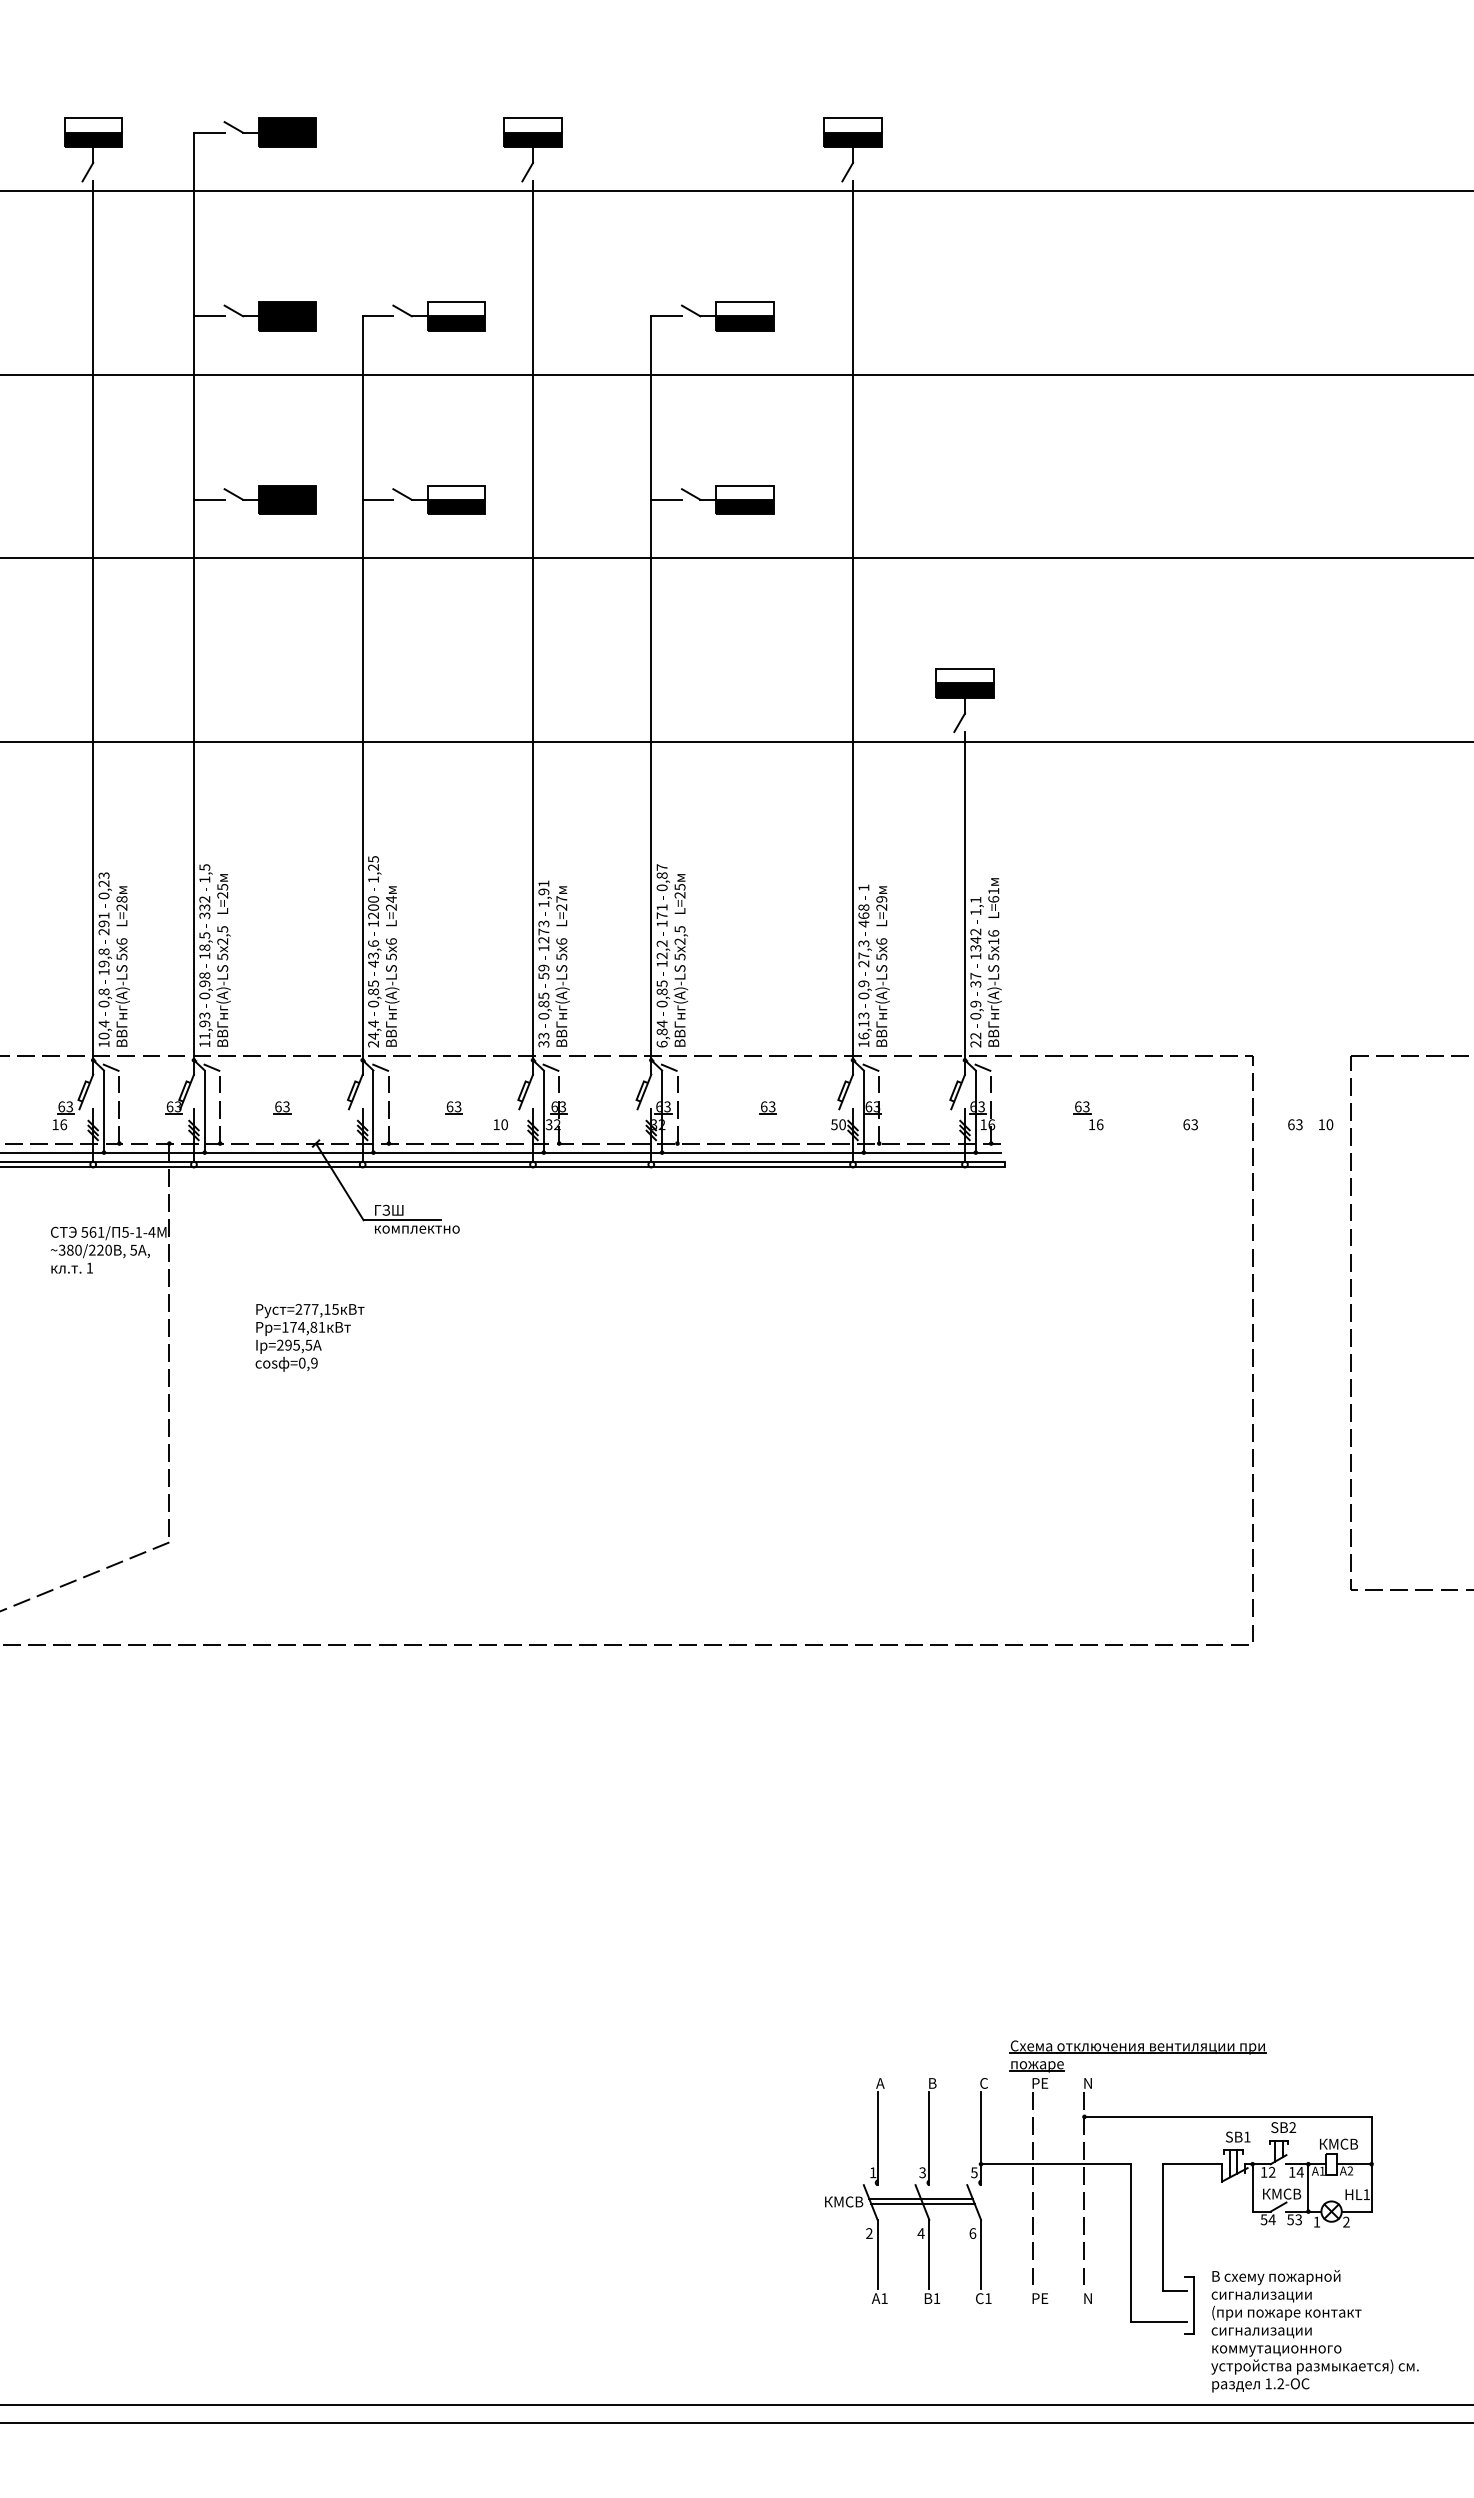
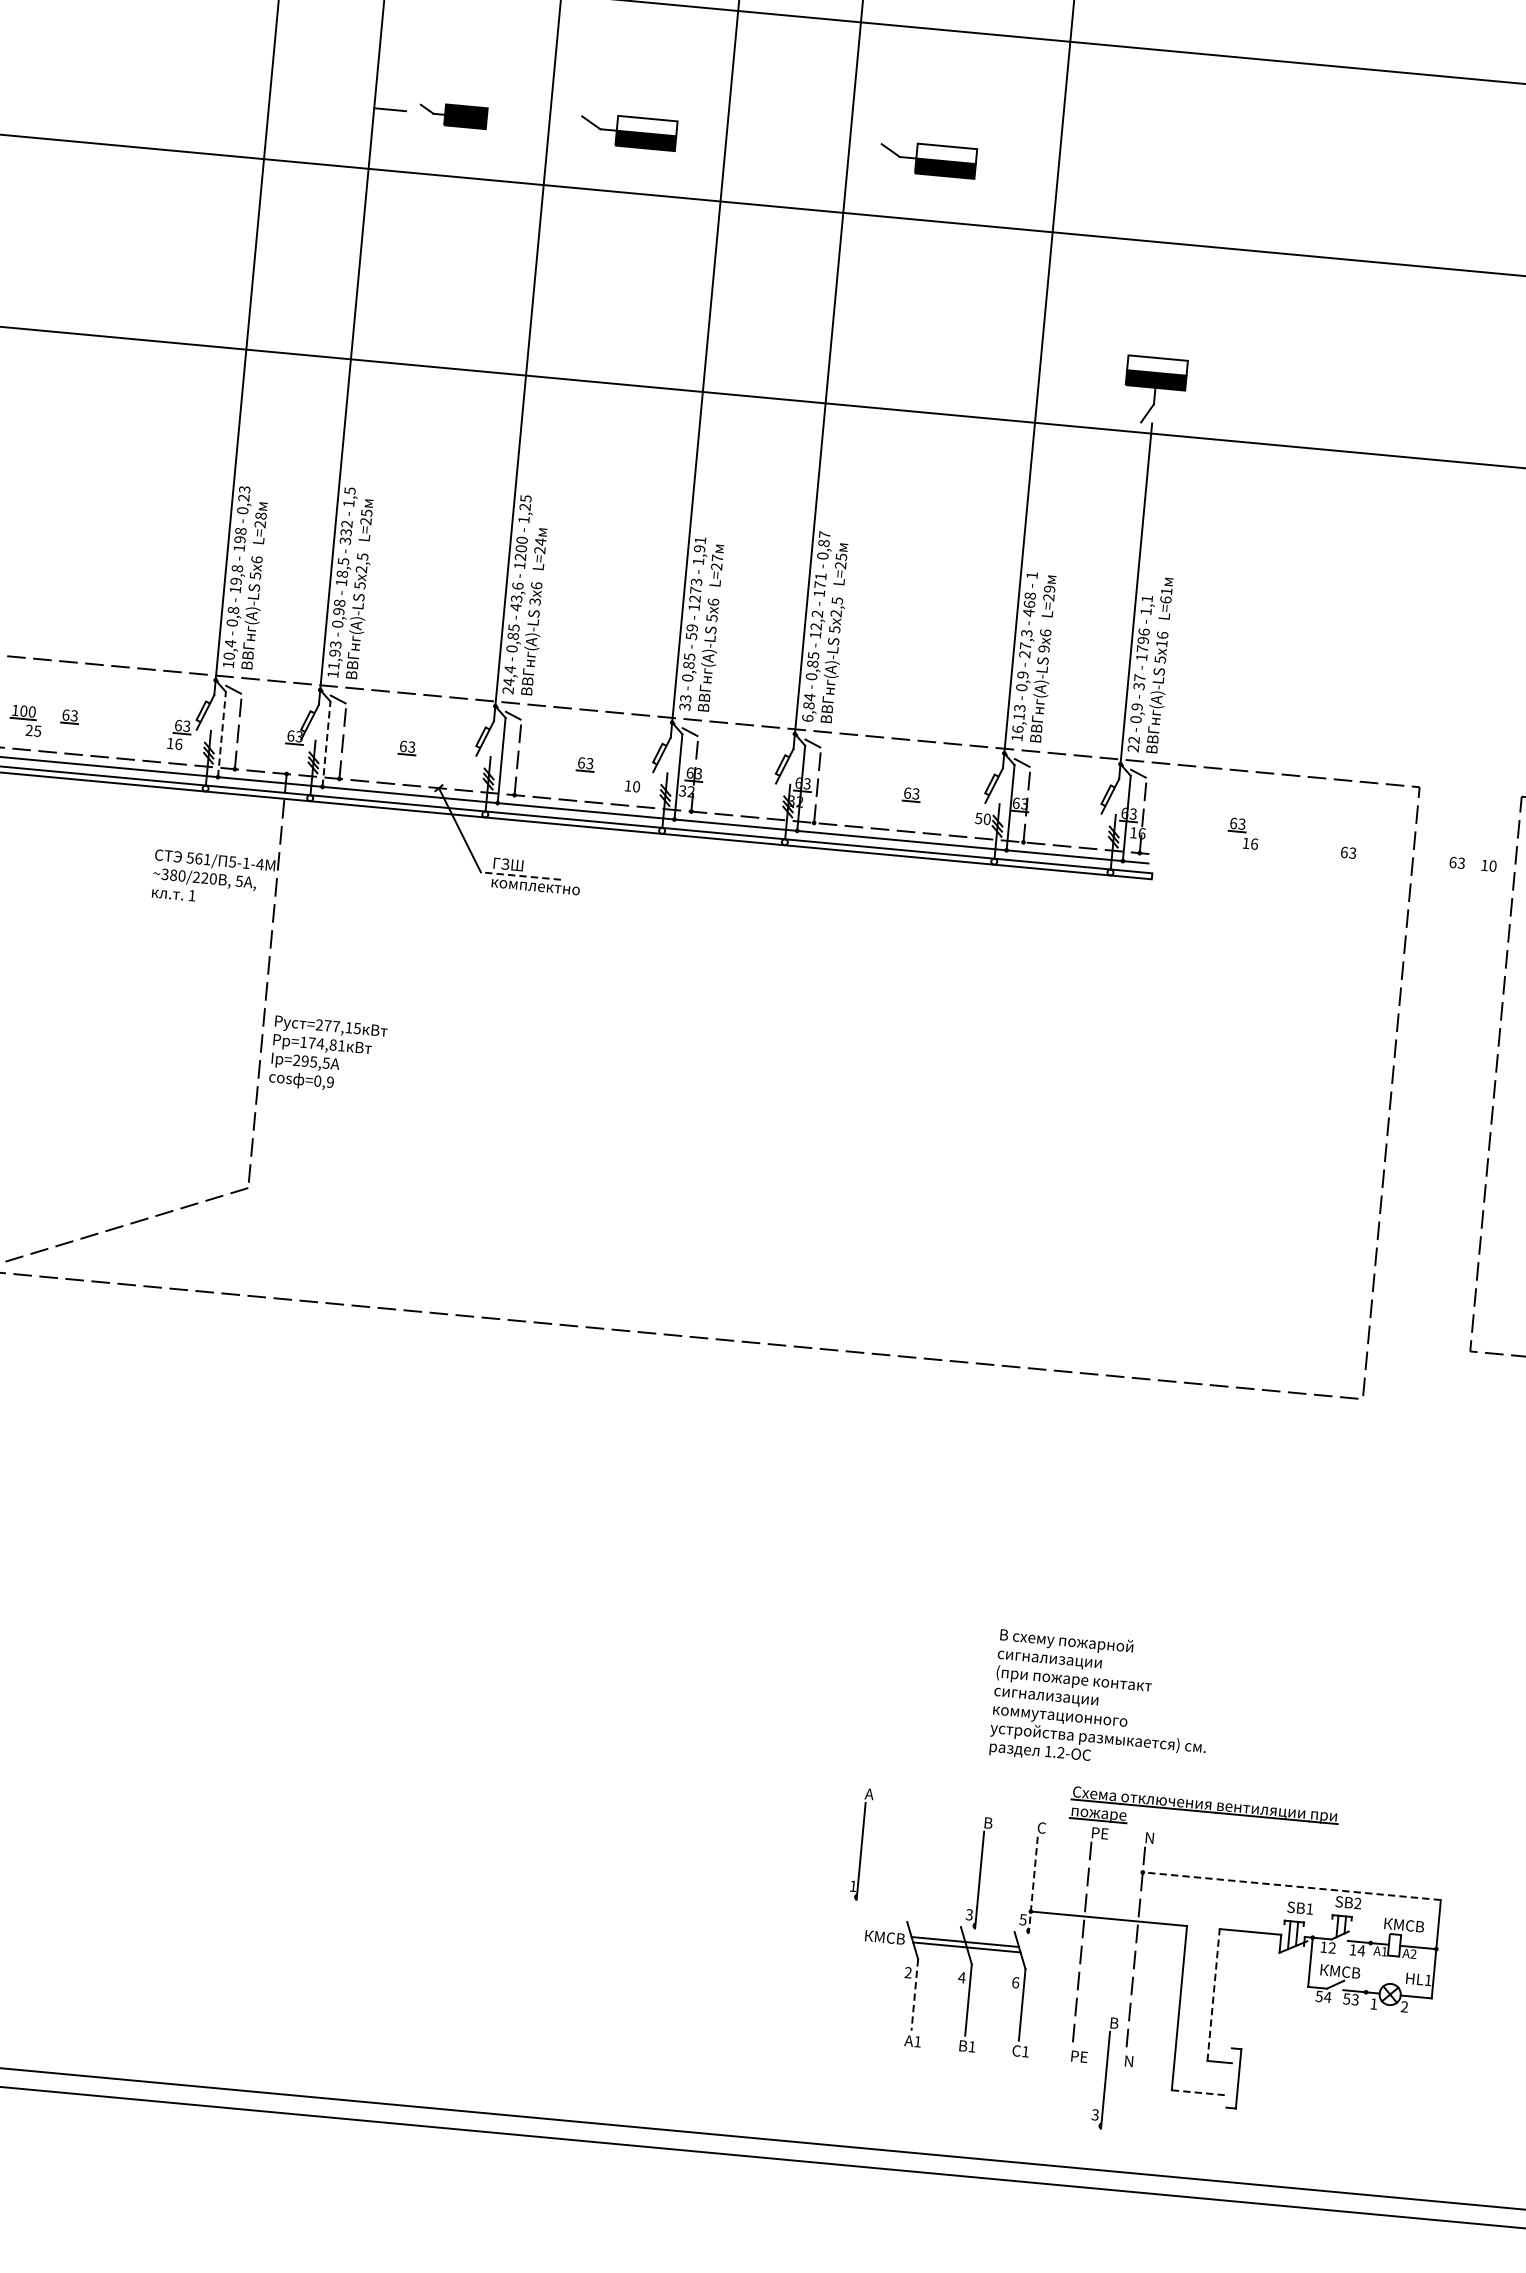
part: (269, 499) -> (452, 115), size x0.7
line: (377, 499) -> (564, 125), removed
line: (666, 499) -> (864, 153), removed
text: (103, 923) -> (239, 539), 291 -> 198
text: (975, 939) -> (1143, 639), 1342 -> 1796
text: (391, 956) -> (535, 601), 5 -> 3
text: (881, 956) -> (1043, 648), 5 -> 9
line: (104, 1111) -> (222, 734), solid -> dashed
line: (204, 1111) -> (326, 744), solid -> dashed
line: (402, 1220) -> (521, 876), solid -> dashed
text: (309, 1337) -> (327, 1055), moved
line: (1228, 2116) -> (1292, 1885), solid -> dashed
part: (877, 2131) -> (861, 1843), moved
line: (981, 2138) -> (1033, 1884), solid -> dashed
line: (1308, 2187) -> (1368, 1967), removed
line: (1162, 2227) -> (1213, 1994), solid -> dashed
line: (877, 2254) -> (914, 1995), solid -> dashed
part: (1065, 2311) -> (1104, 2072), added
line: (1159, 2322) -> (1200, 2093), solid -> dashed
text: (1314, 2331) -> (1101, 1701), moved

